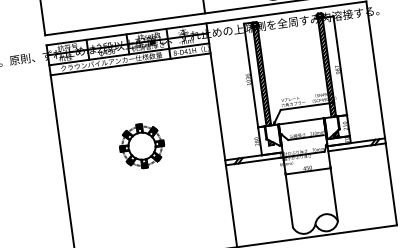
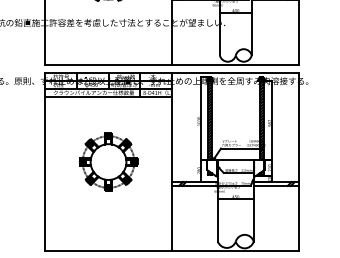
part: (141, 145) -> (108, 161), size x1.67

